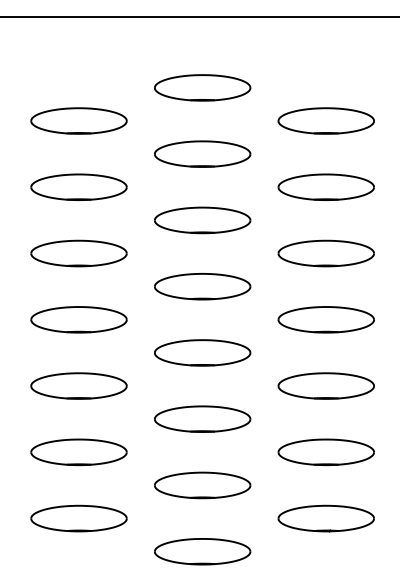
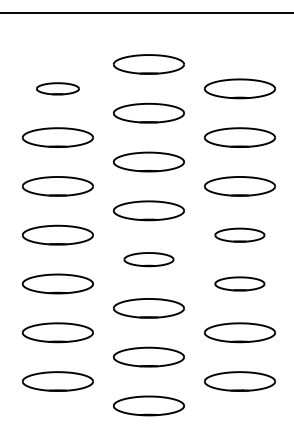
part: (78, 120) -> (57, 88), size x0.6
part: (325, 319) -> (239, 234), size x0.7
part: (202, 352) -> (148, 259), size x0.7
part: (325, 385) -> (239, 283), size x0.7

